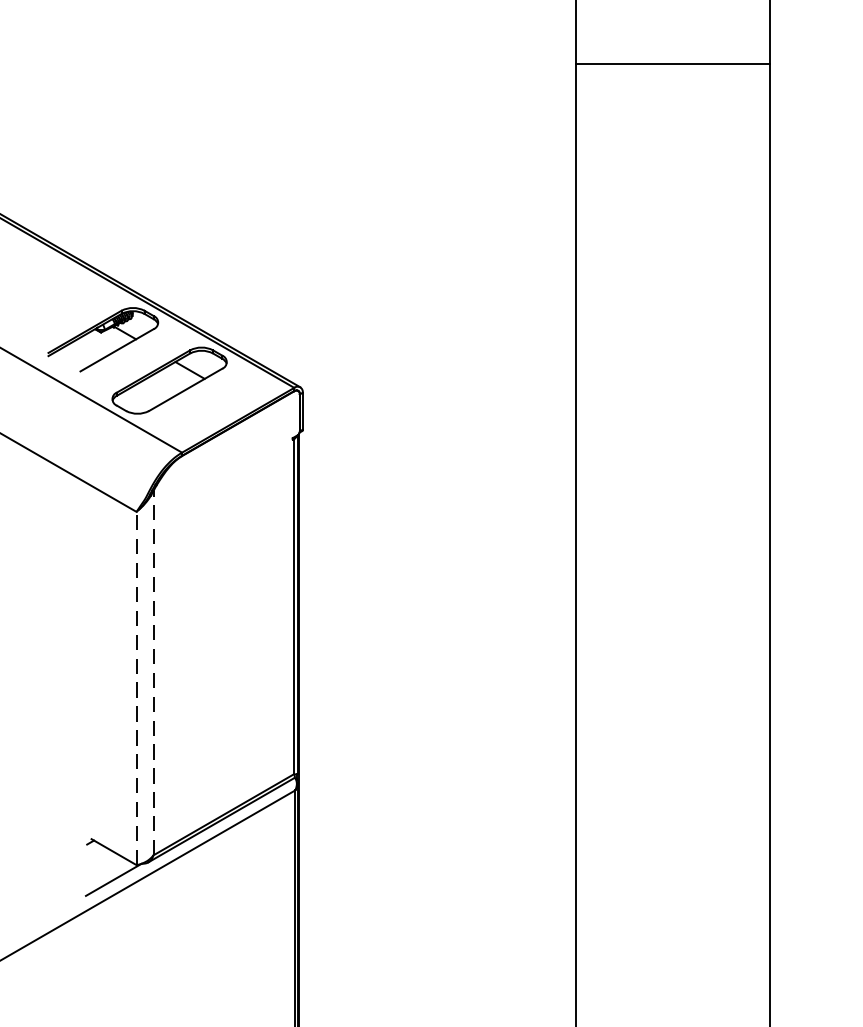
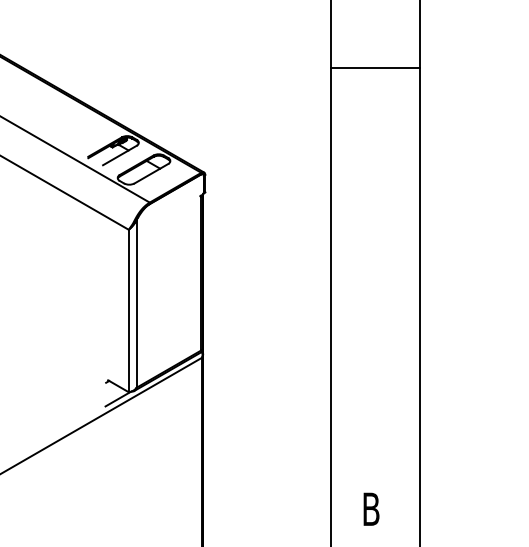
line: (672, 63) -> (375, 67), moved
line: (153, 674) -> (136, 304), dashed -> solid
line: (135, 687) -> (128, 310), dashed -> solid

